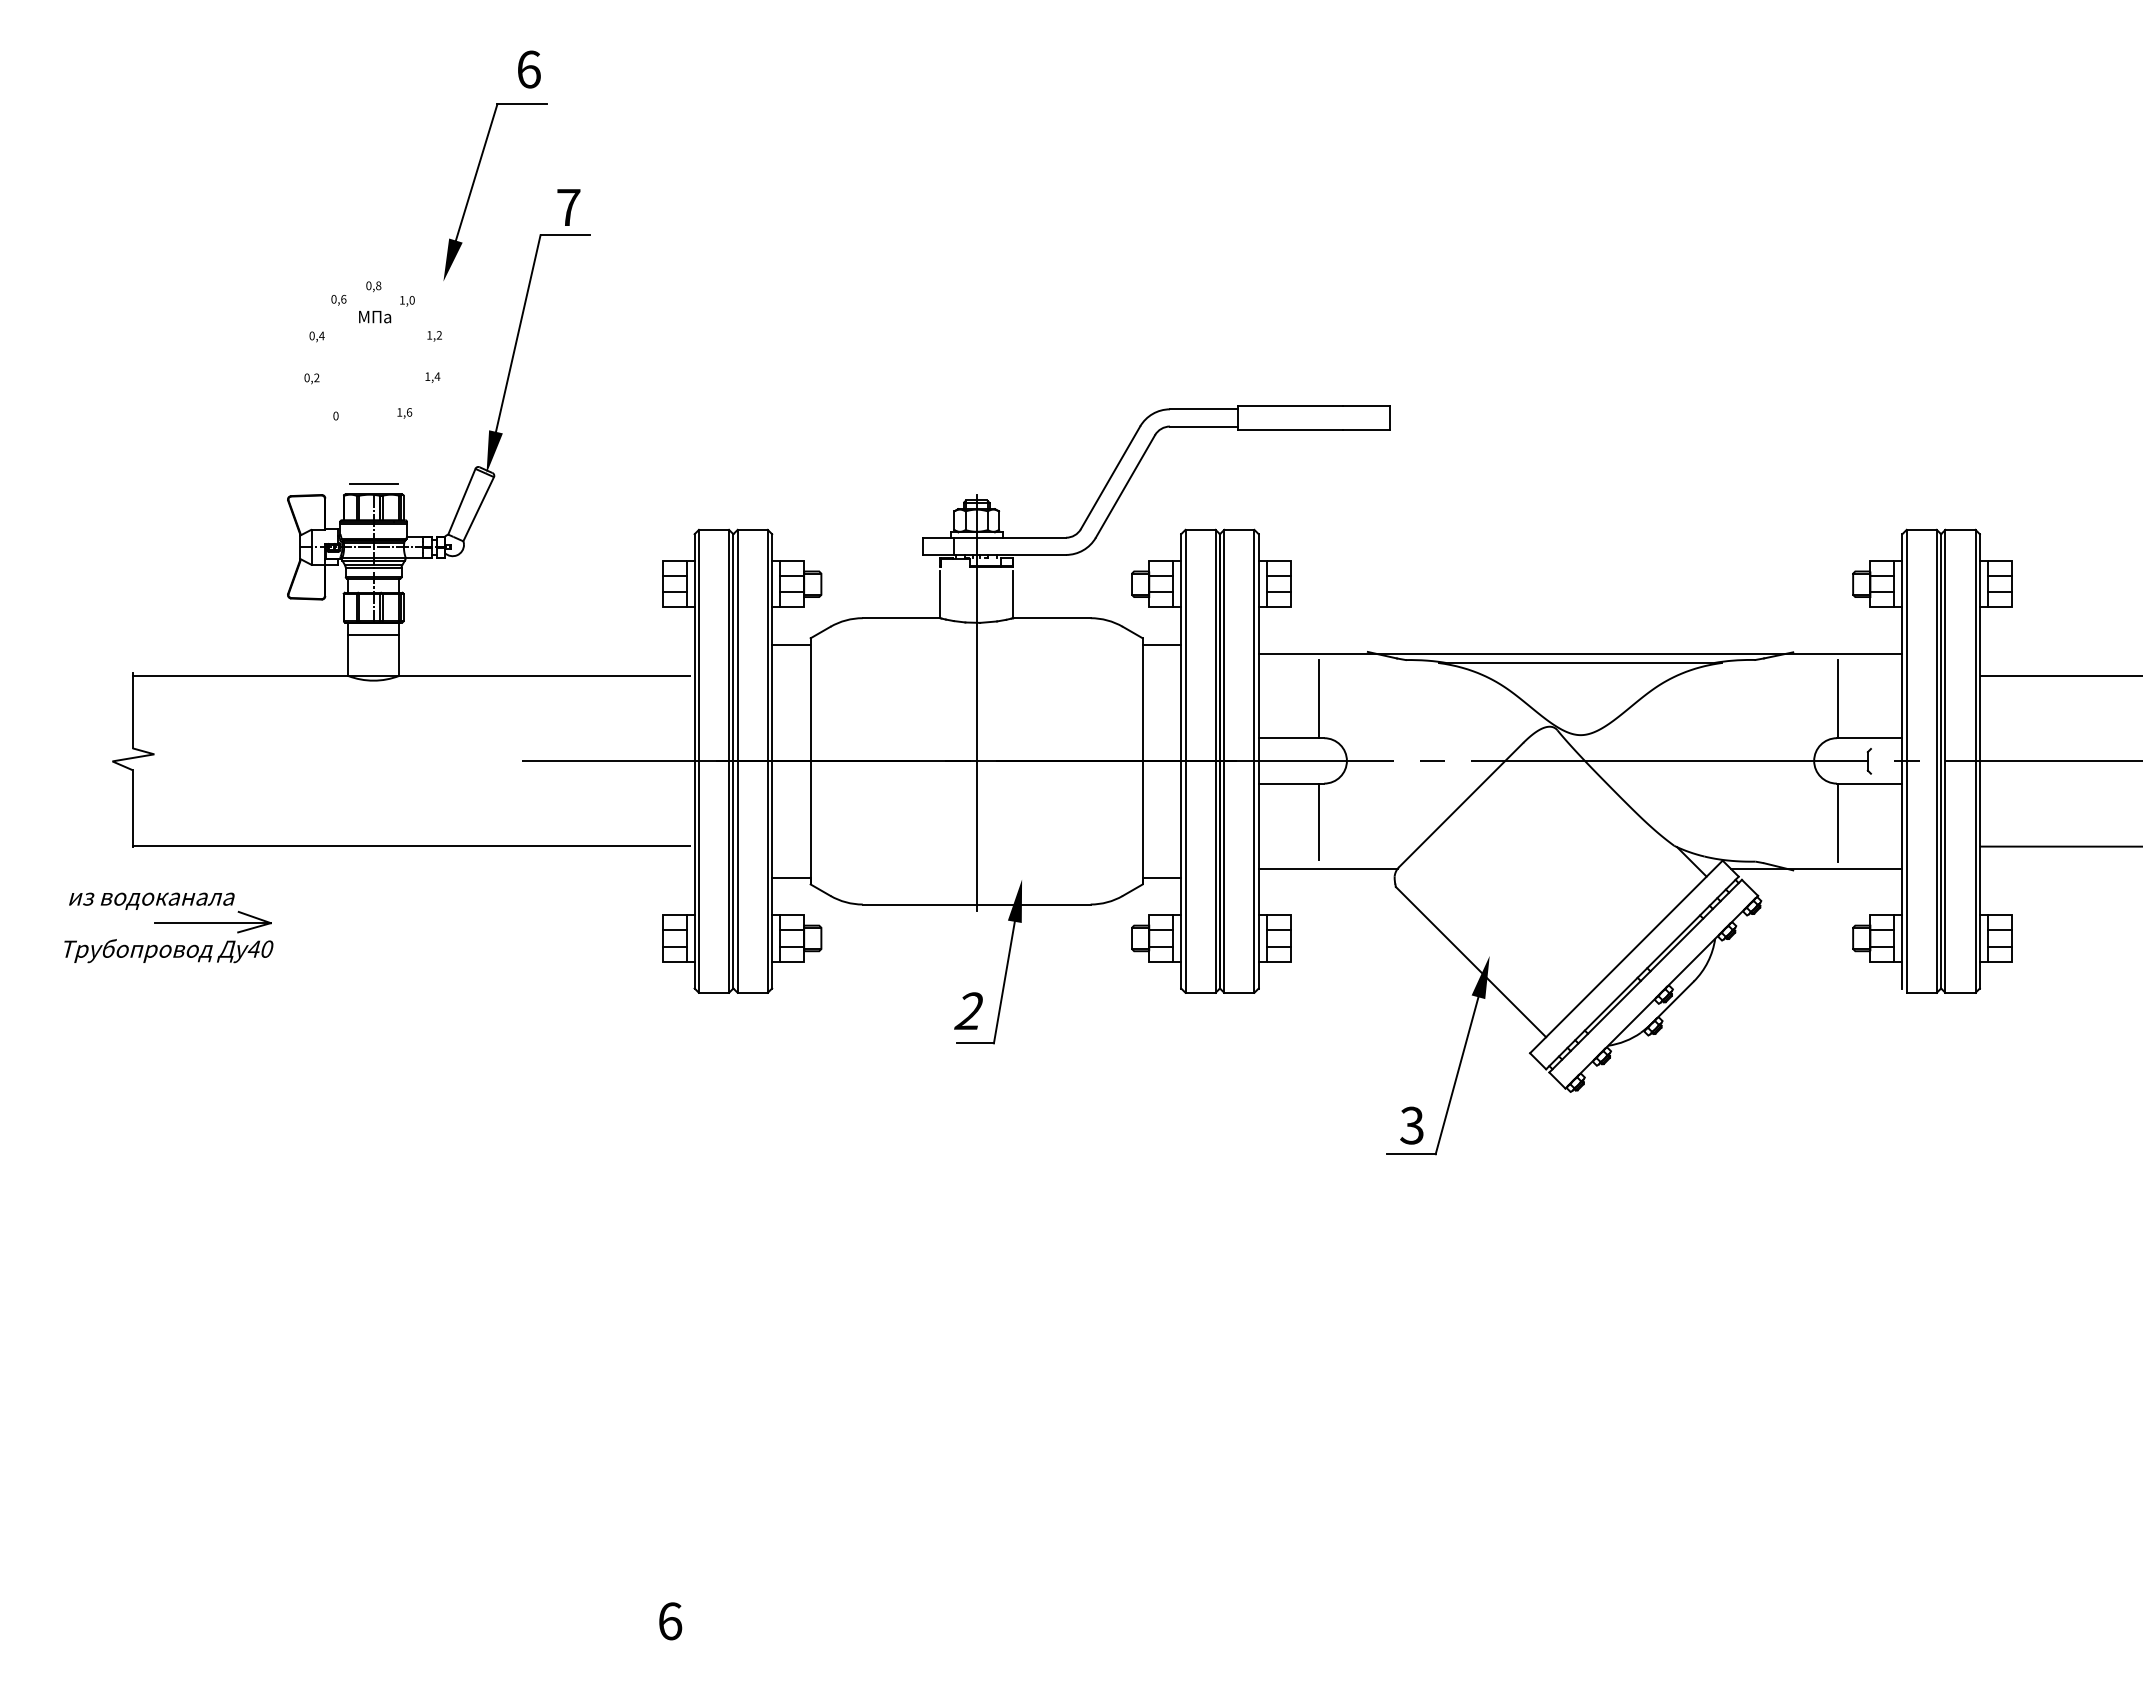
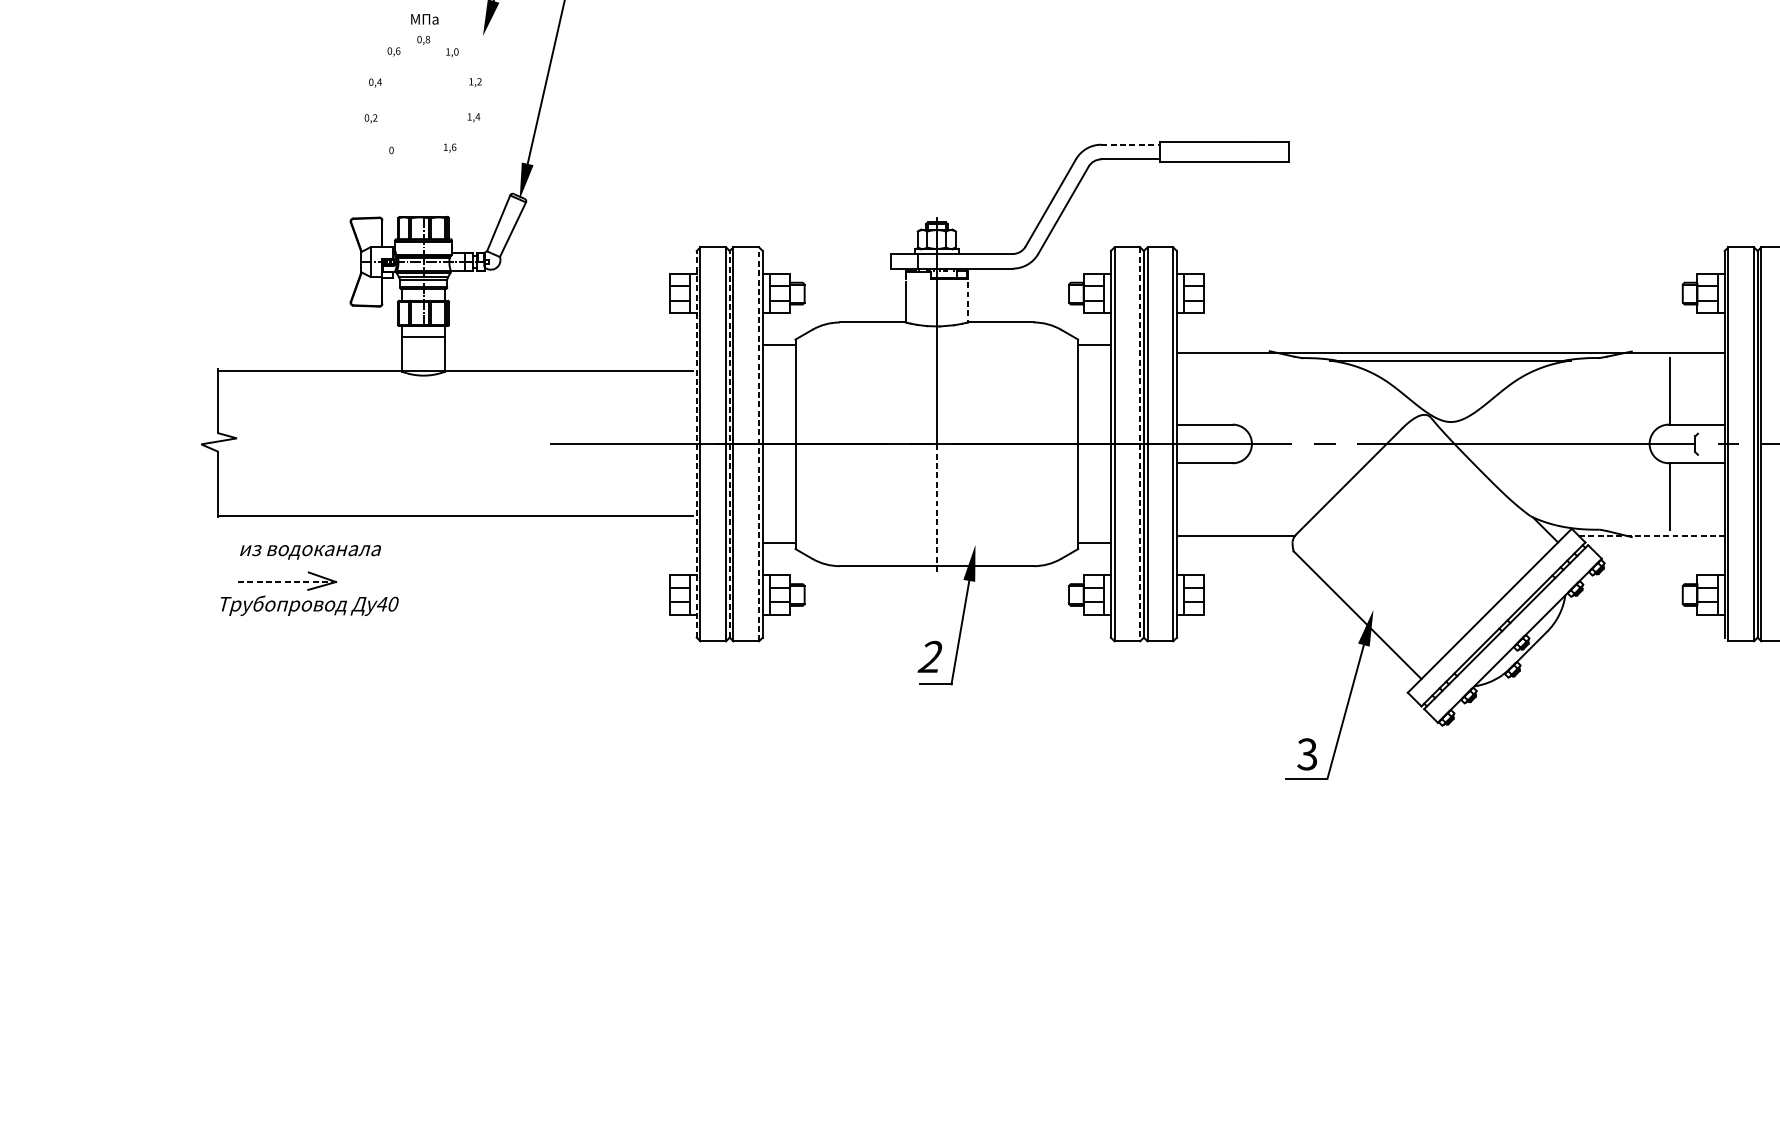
text: (375, 317) -> (425, 19), moved
line: (1204, 409) -> (1130, 144), solid -> dashed
line: (373, 483) -> (423, 207), removed
line: (1013, 594) -> (968, 302), solid -> dashed
line: (1318, 699) -> (1227, 391), removed
line: (694, 760) -> (696, 443), solid -> dashed
line: (733, 760) -> (729, 443), solid -> dashed
line: (767, 760) -> (758, 443), solid -> dashed
line: (1215, 761) -> (1140, 444), solid -> dashed
line: (1318, 822) -> (1227, 496), removed
line: (976, 836) -> (936, 508), solid -> dashed
line: (1816, 869) -> (1651, 536), solid -> dashed
text: (151, 900) -> (310, 551), moved
line: (213, 923) -> (287, 582), solid -> dashed
text: (168, 951) -> (309, 606), moved

